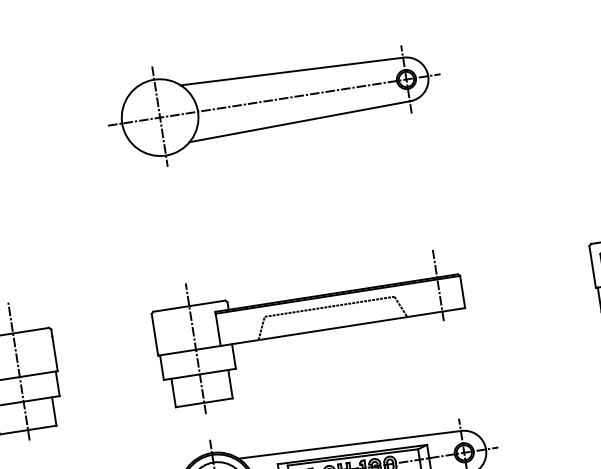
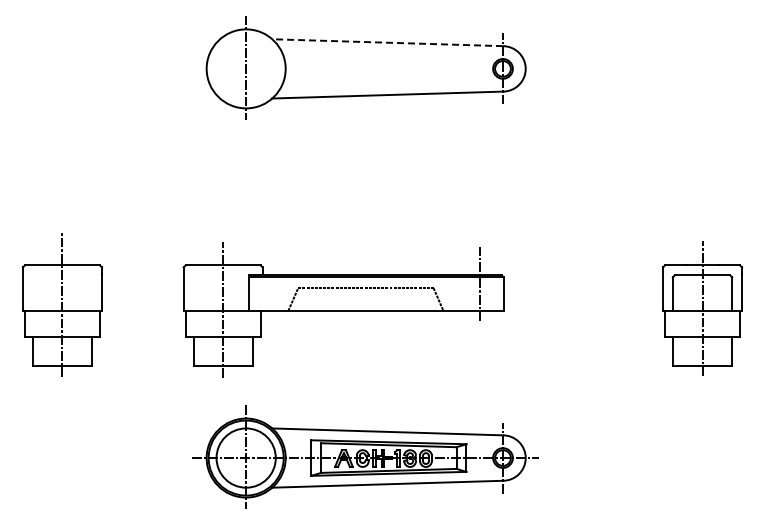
line: (291, 71) -> (387, 42), solid -> dashed
line: (273, 99) -> (364, 68), removed
part: (311, 330) -> (343, 309), moved

